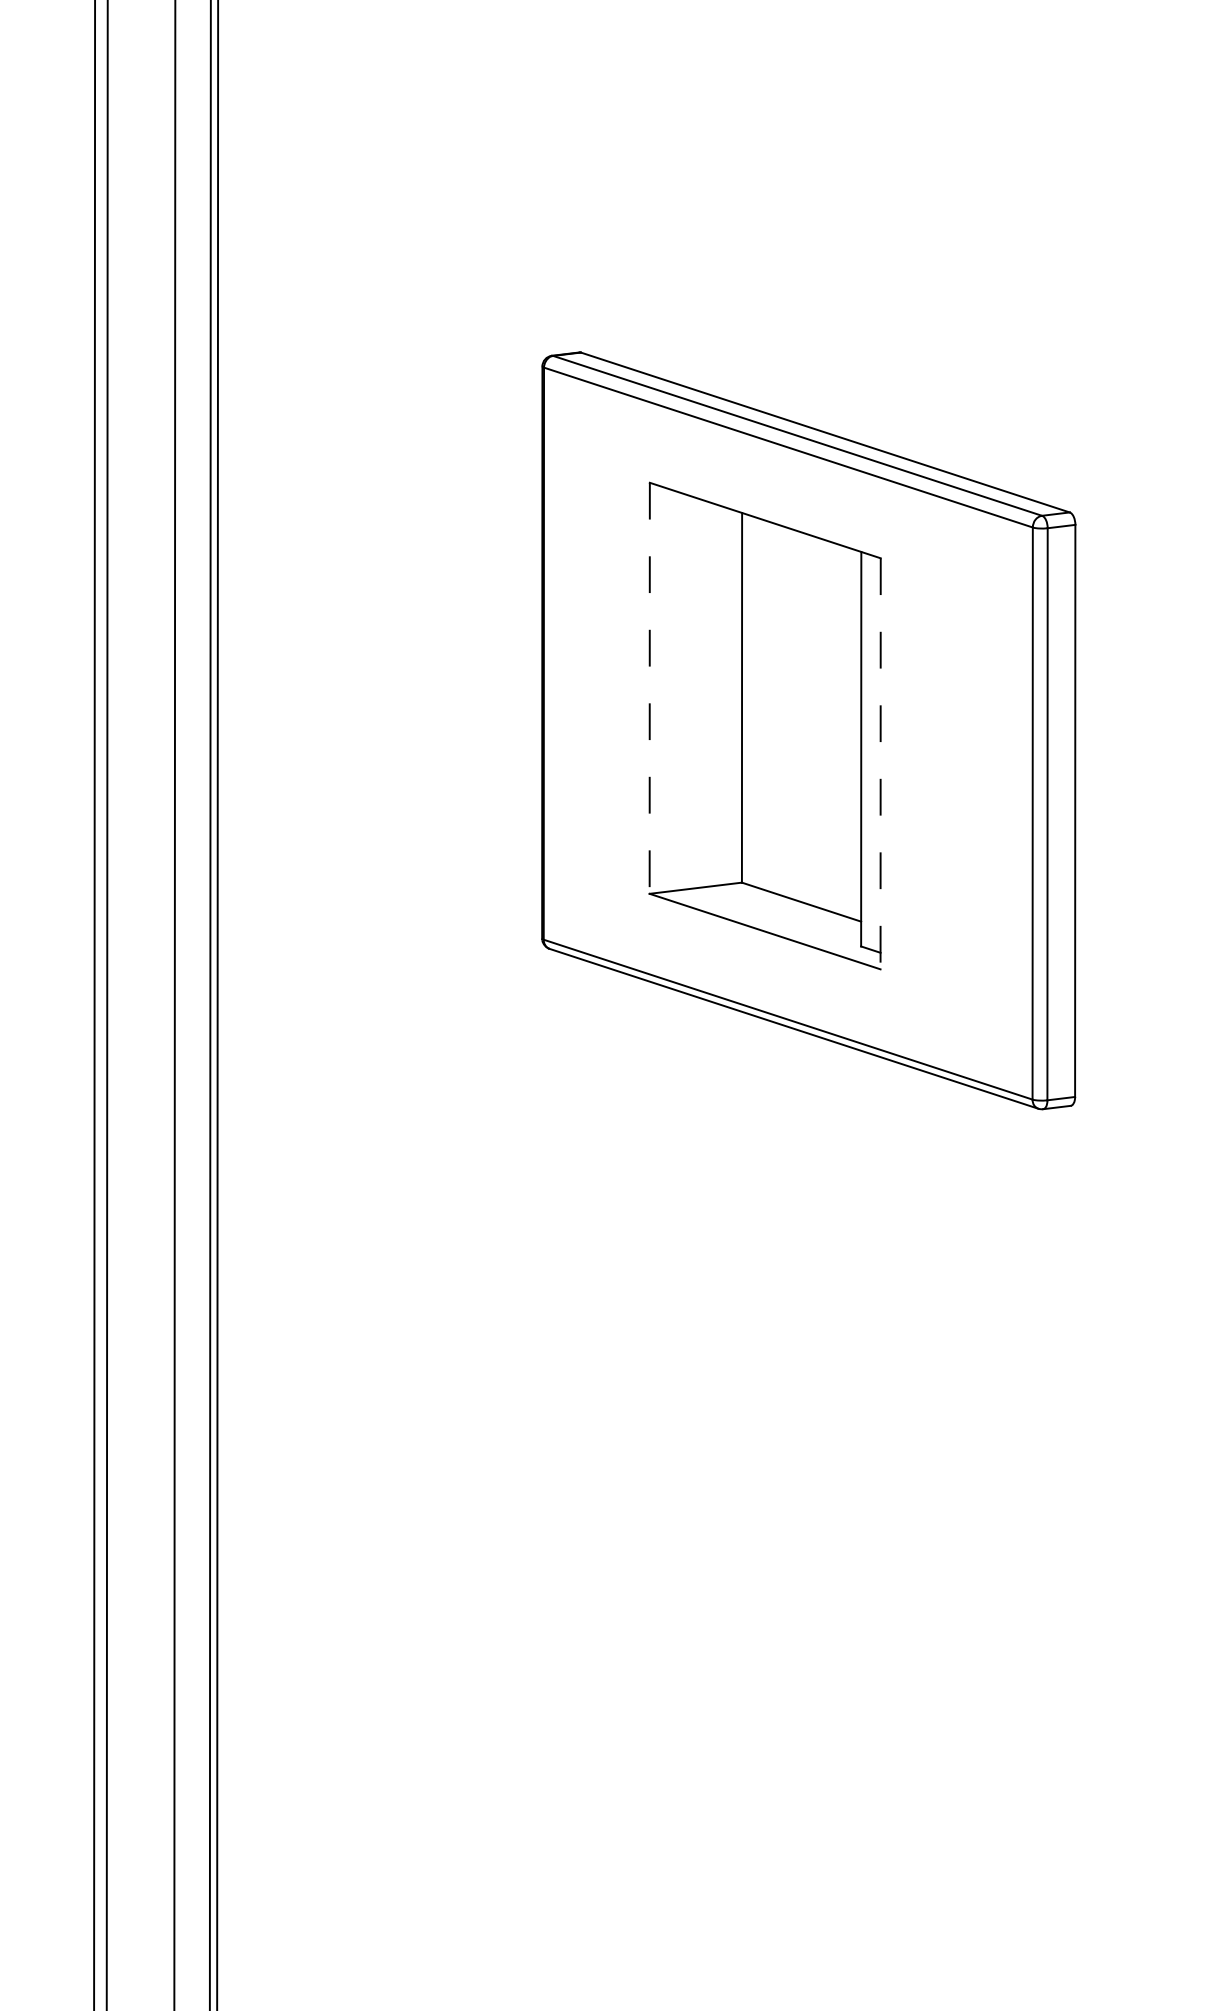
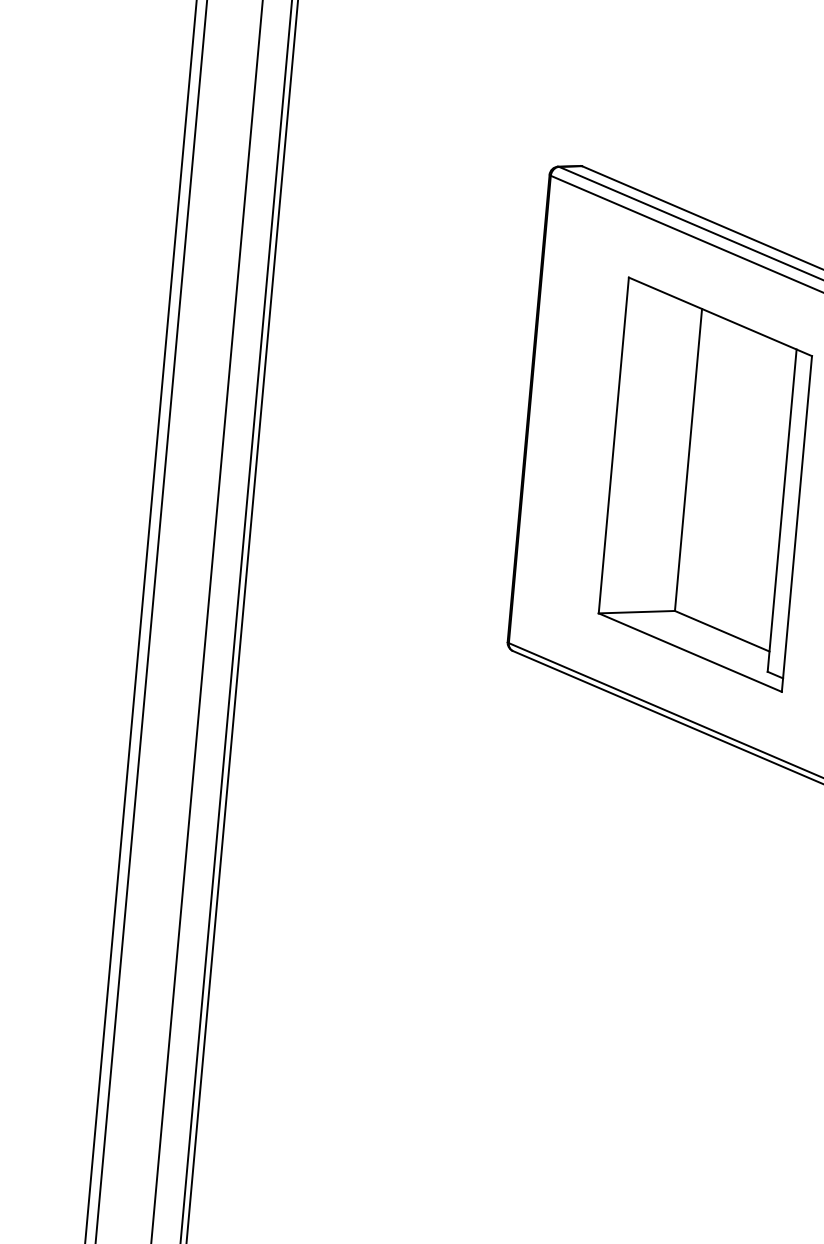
line: (649, 688) -> (613, 445), dashed -> solid
line: (880, 763) -> (796, 523), dashed -> solid

